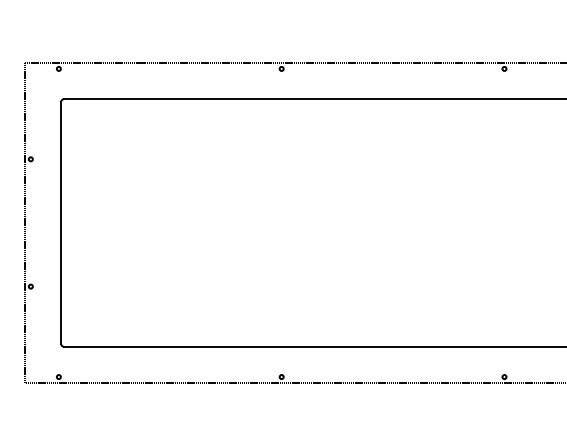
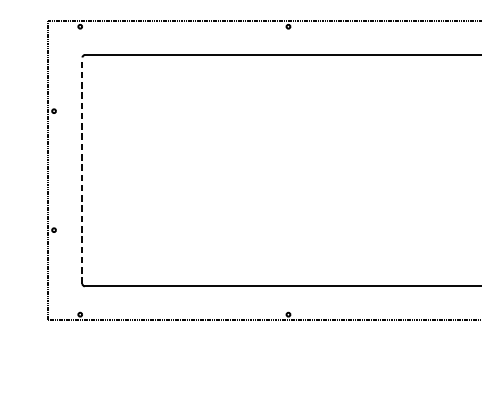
line: (61, 222) -> (82, 170), solid -> dashed

